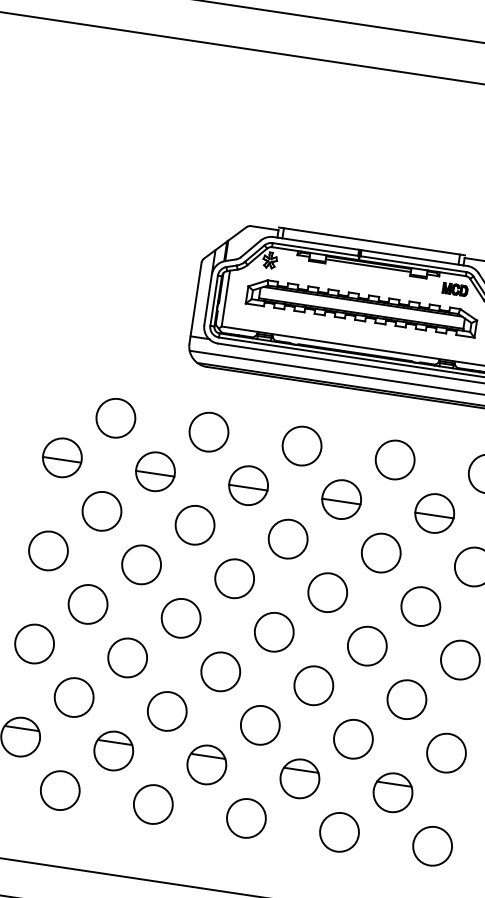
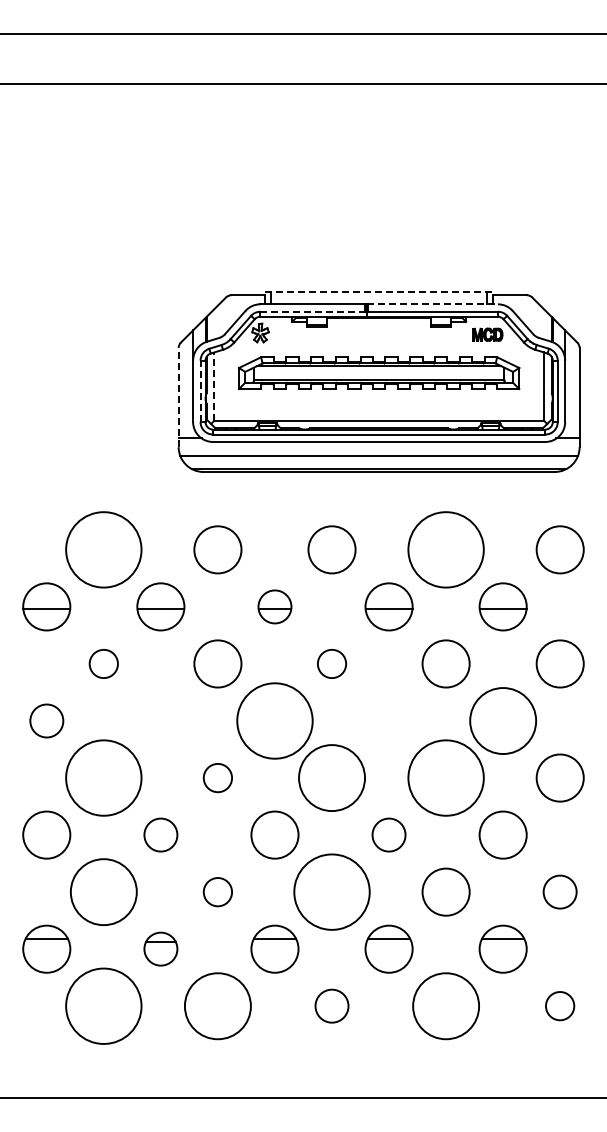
line: (372, 241) -> (379, 291), solid -> dashed
line: (316, 249) -> (313, 311), solid -> dashed
line: (413, 258) -> (432, 304), solid -> dashed
line: (368, 265) -> (379, 321), removed
line: (226, 298) -> (214, 386), solid -> dashed
line: (214, 300) -> (200, 391), solid -> dashed
line: (195, 303) -> (178, 397), solid -> dashed
circle: (115, 417) -> (103, 549), size x1.6
circle: (394, 459) -> (445, 549), size x1.6
part: (248, 485) -> (274, 606), size x0.7
circle: (101, 510) -> (103, 663), size x0.6
circle: (287, 538) -> (331, 663), size x0.6
circle: (48, 550) -> (46, 720), size x0.7
circle: (141, 564) -> (160, 720), removed
circle: (234, 578) -> (274, 720), size x1.6
circle: (327, 592) -> (388, 720), removed
circle: (87, 603) -> (103, 777), size x1.6
circle: (420, 606) -> (502, 720), size x1.4
circle: (180, 617) -> (217, 777), size x0.6
circle: (273, 631) -> (331, 777), size x1.4
circle: (366, 645) -> (445, 777), size x1.6
circle: (127, 657) -> (160, 834), size x0.7
circle: (313, 685) -> (388, 834), size x0.7
circle: (73, 696) -> (103, 891), size x1.4
circle: (166, 710) -> (217, 891), size x0.6
circle: (260, 724) -> (331, 891), size x1.6
part: (113, 750) -> (160, 948), size x0.7
circle: (446, 752) -> (559, 891), size x0.7
circle: (60, 789) -> (103, 1005), size x1.6
circle: (153, 803) -> (217, 1005), size x1.4
circle: (246, 817) -> (331, 1005), size x0.7
circle: (339, 831) -> (445, 1005), size x1.4
circle: (432, 845) -> (559, 1005), size x0.6

